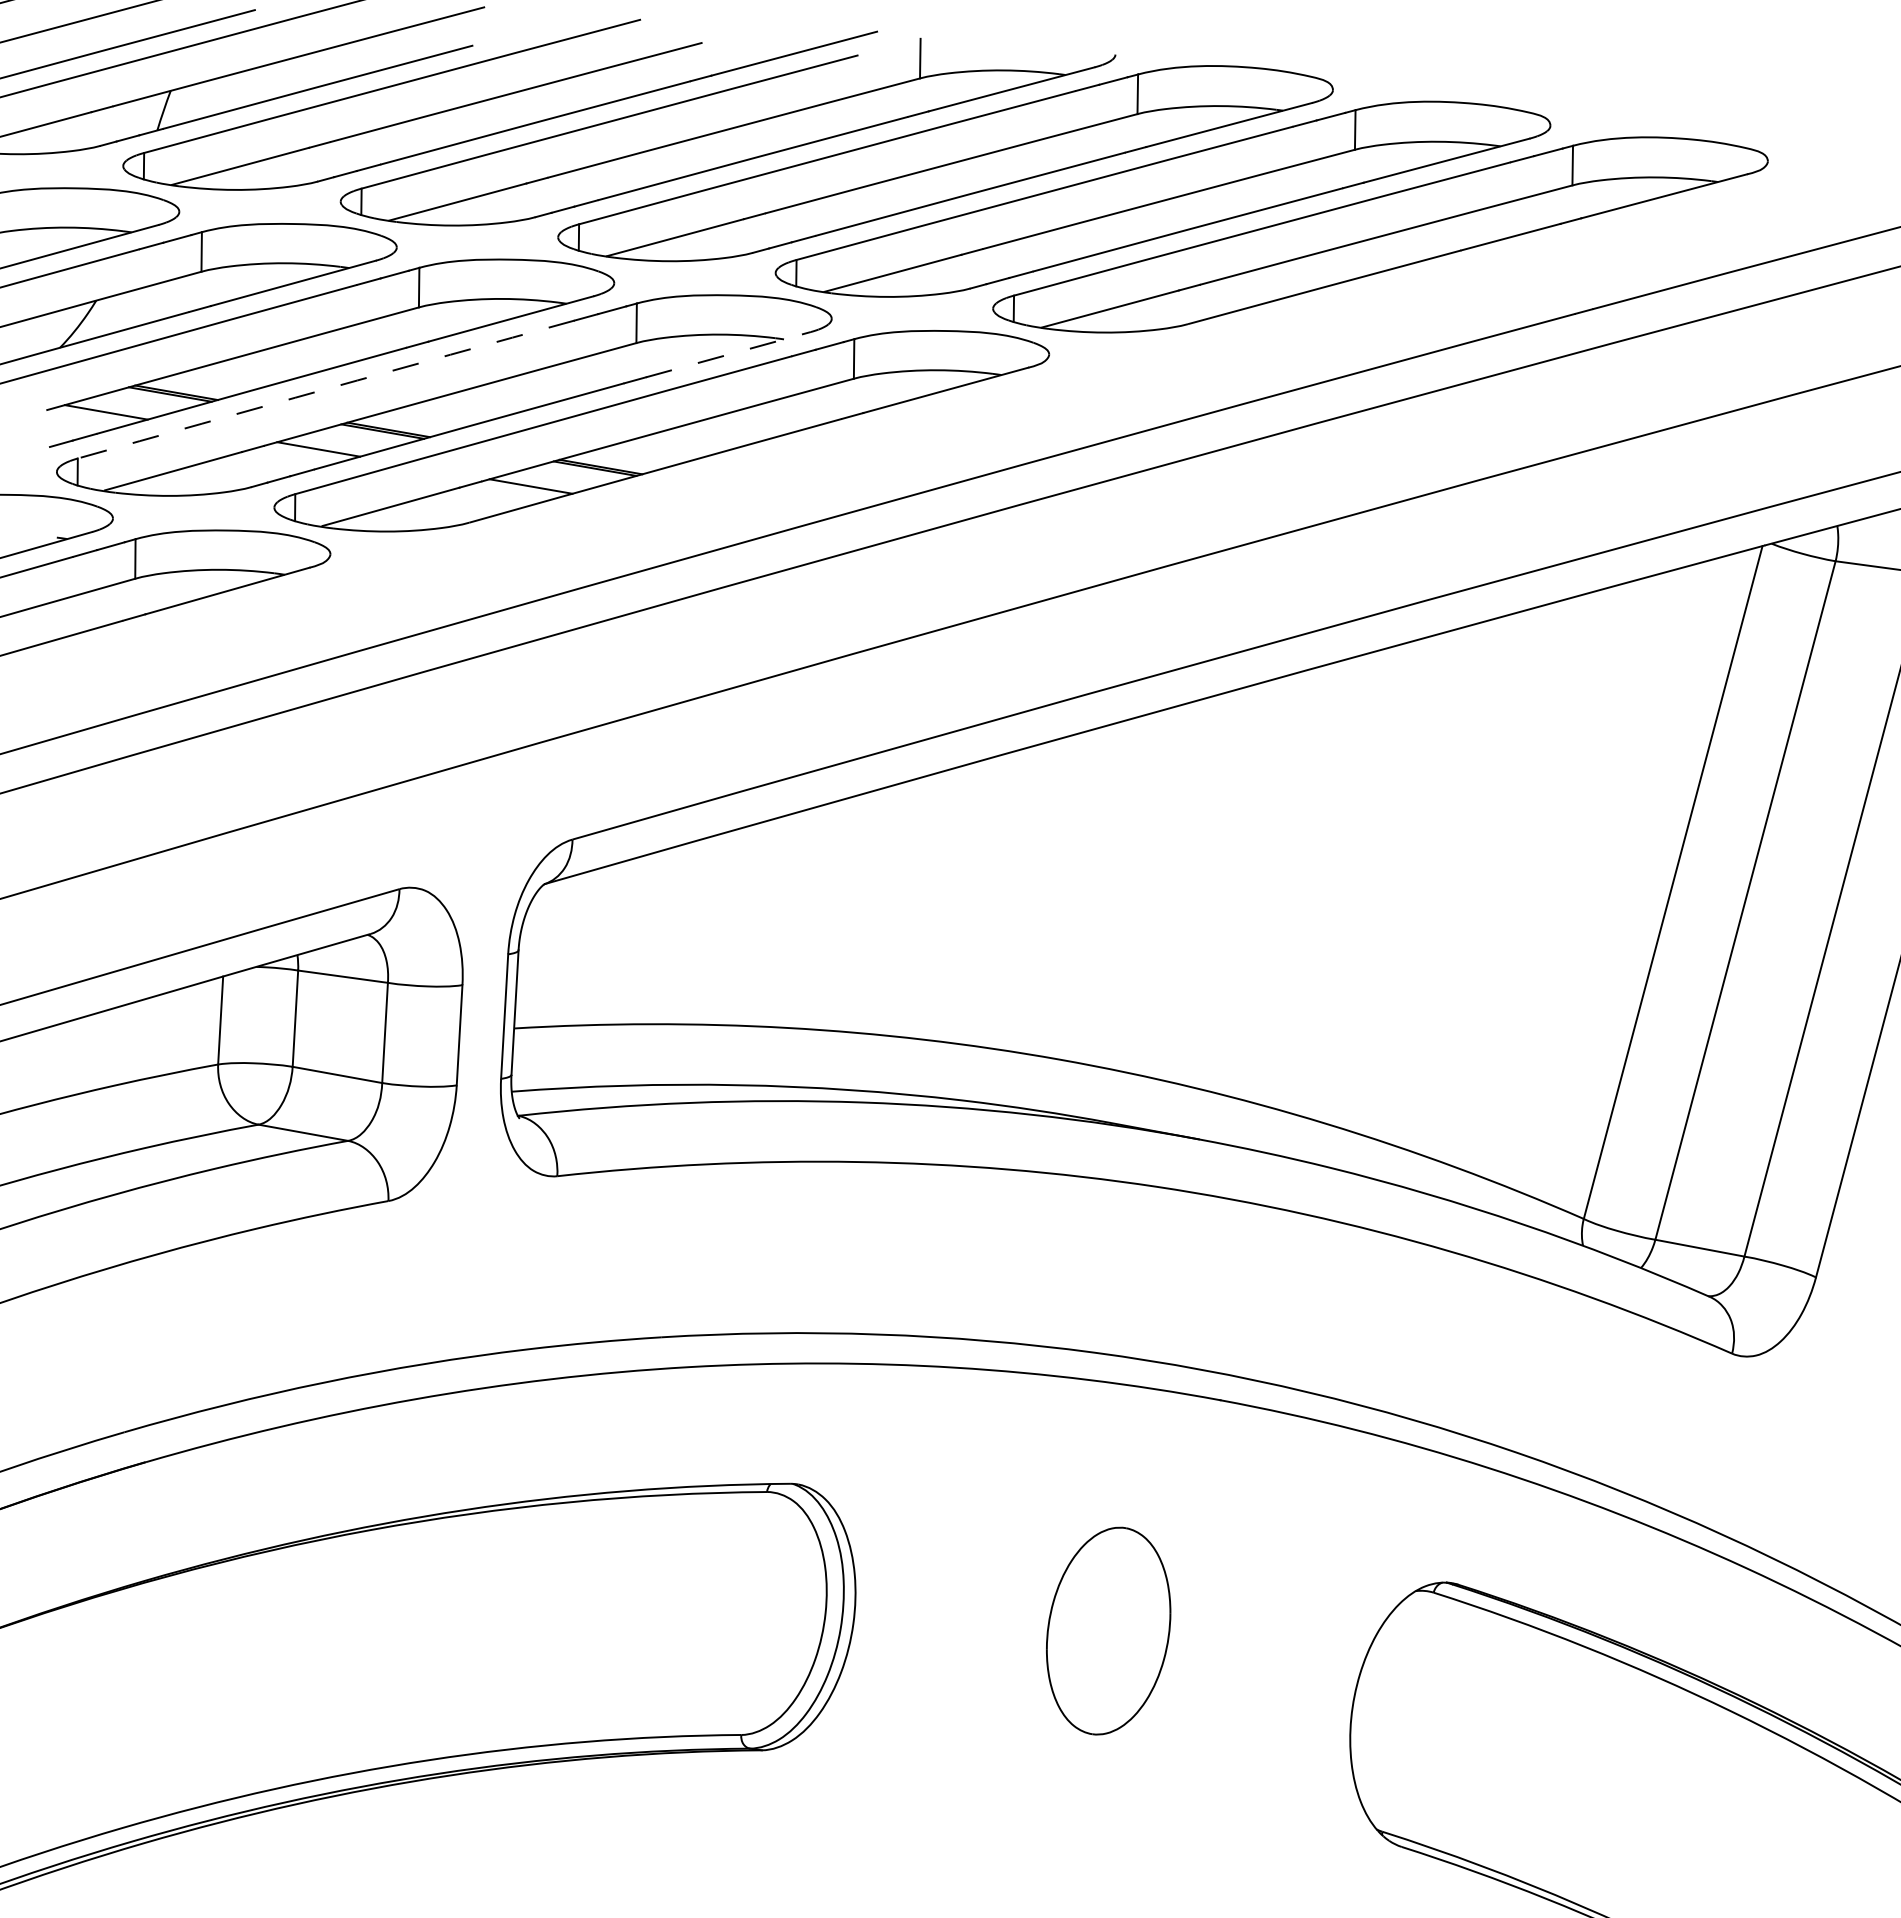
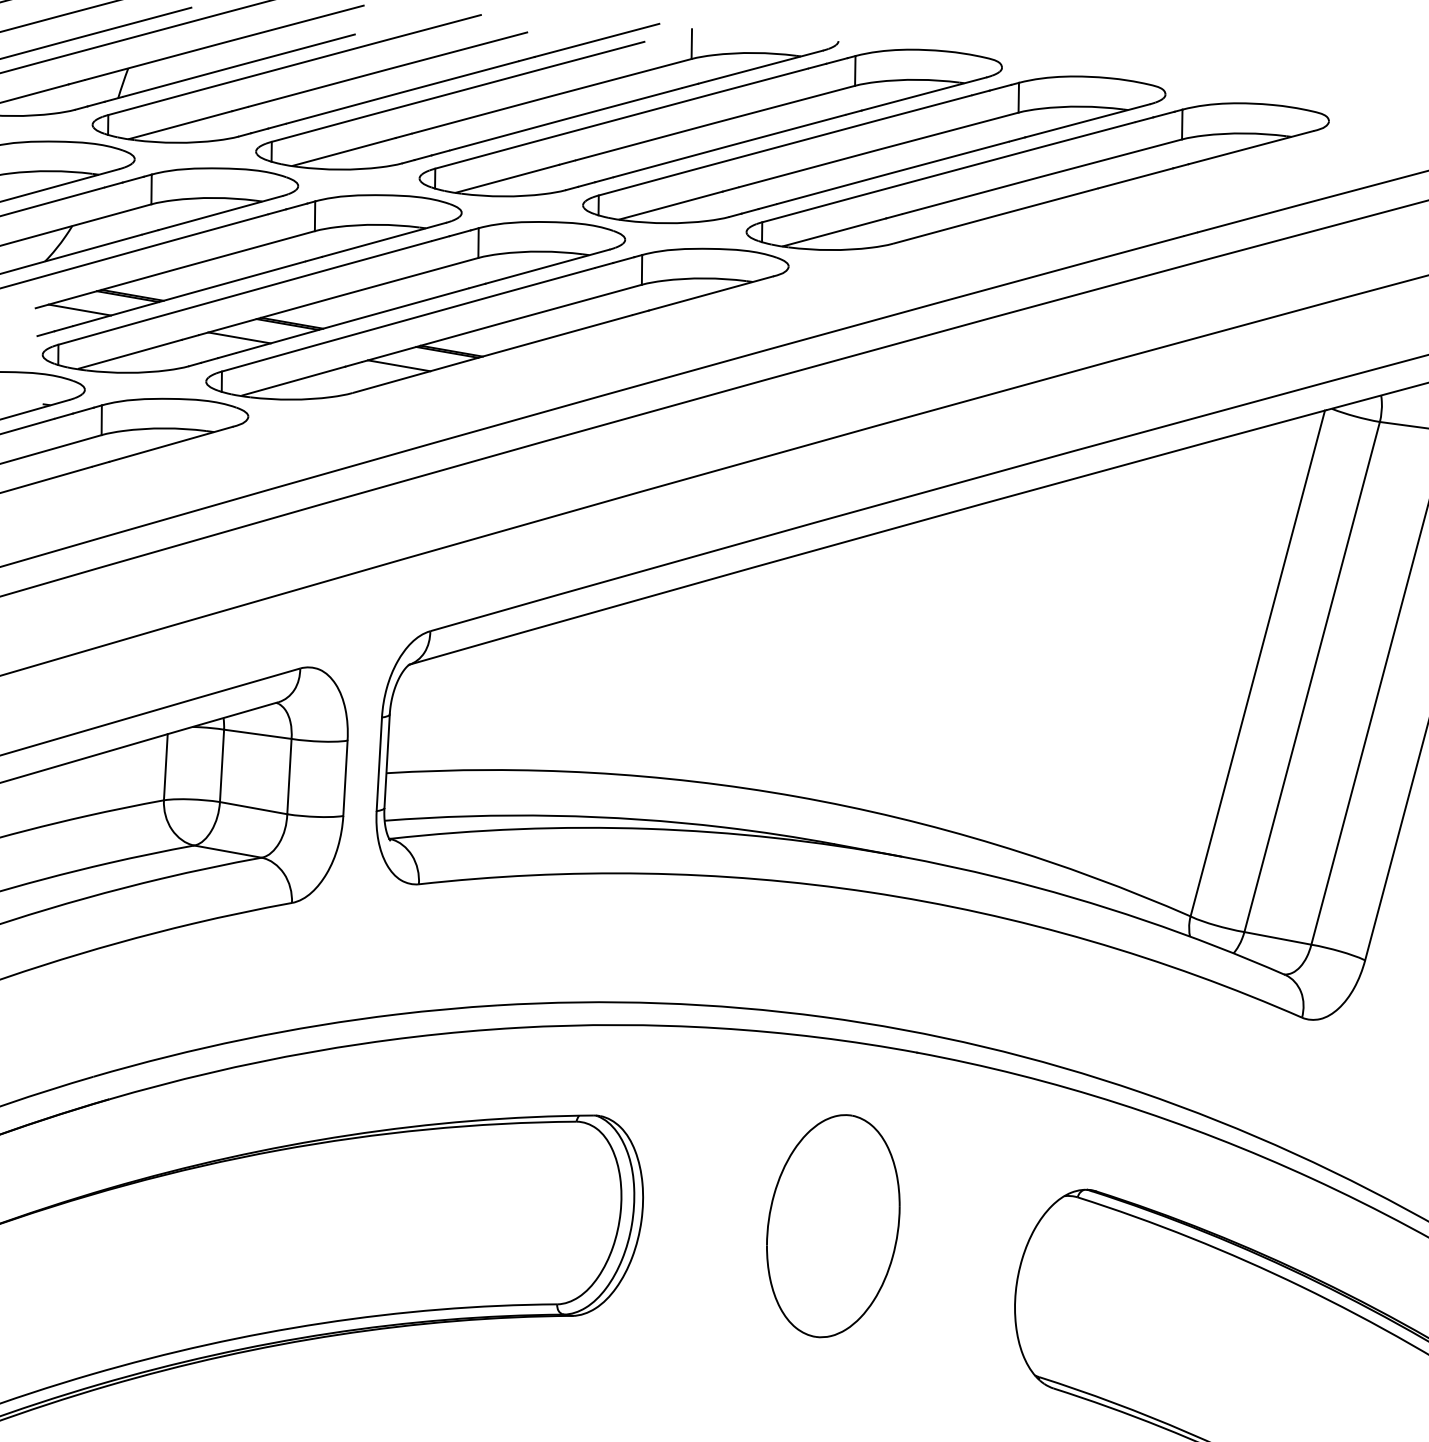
line: (728, 354) -> (547, 266), dashed -> solid
arc: (326, 389) -> (245, 292), dashed -> solid
part: (1108, 1631) -> (833, 1226), size x1.43

